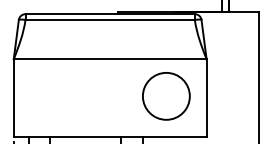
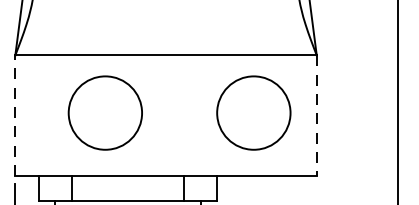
circle: (71, 96) -> (105, 113), added
line: (13, 98) -> (14, 116), solid -> dashed
line: (206, 98) -> (316, 116), solid -> dashed

